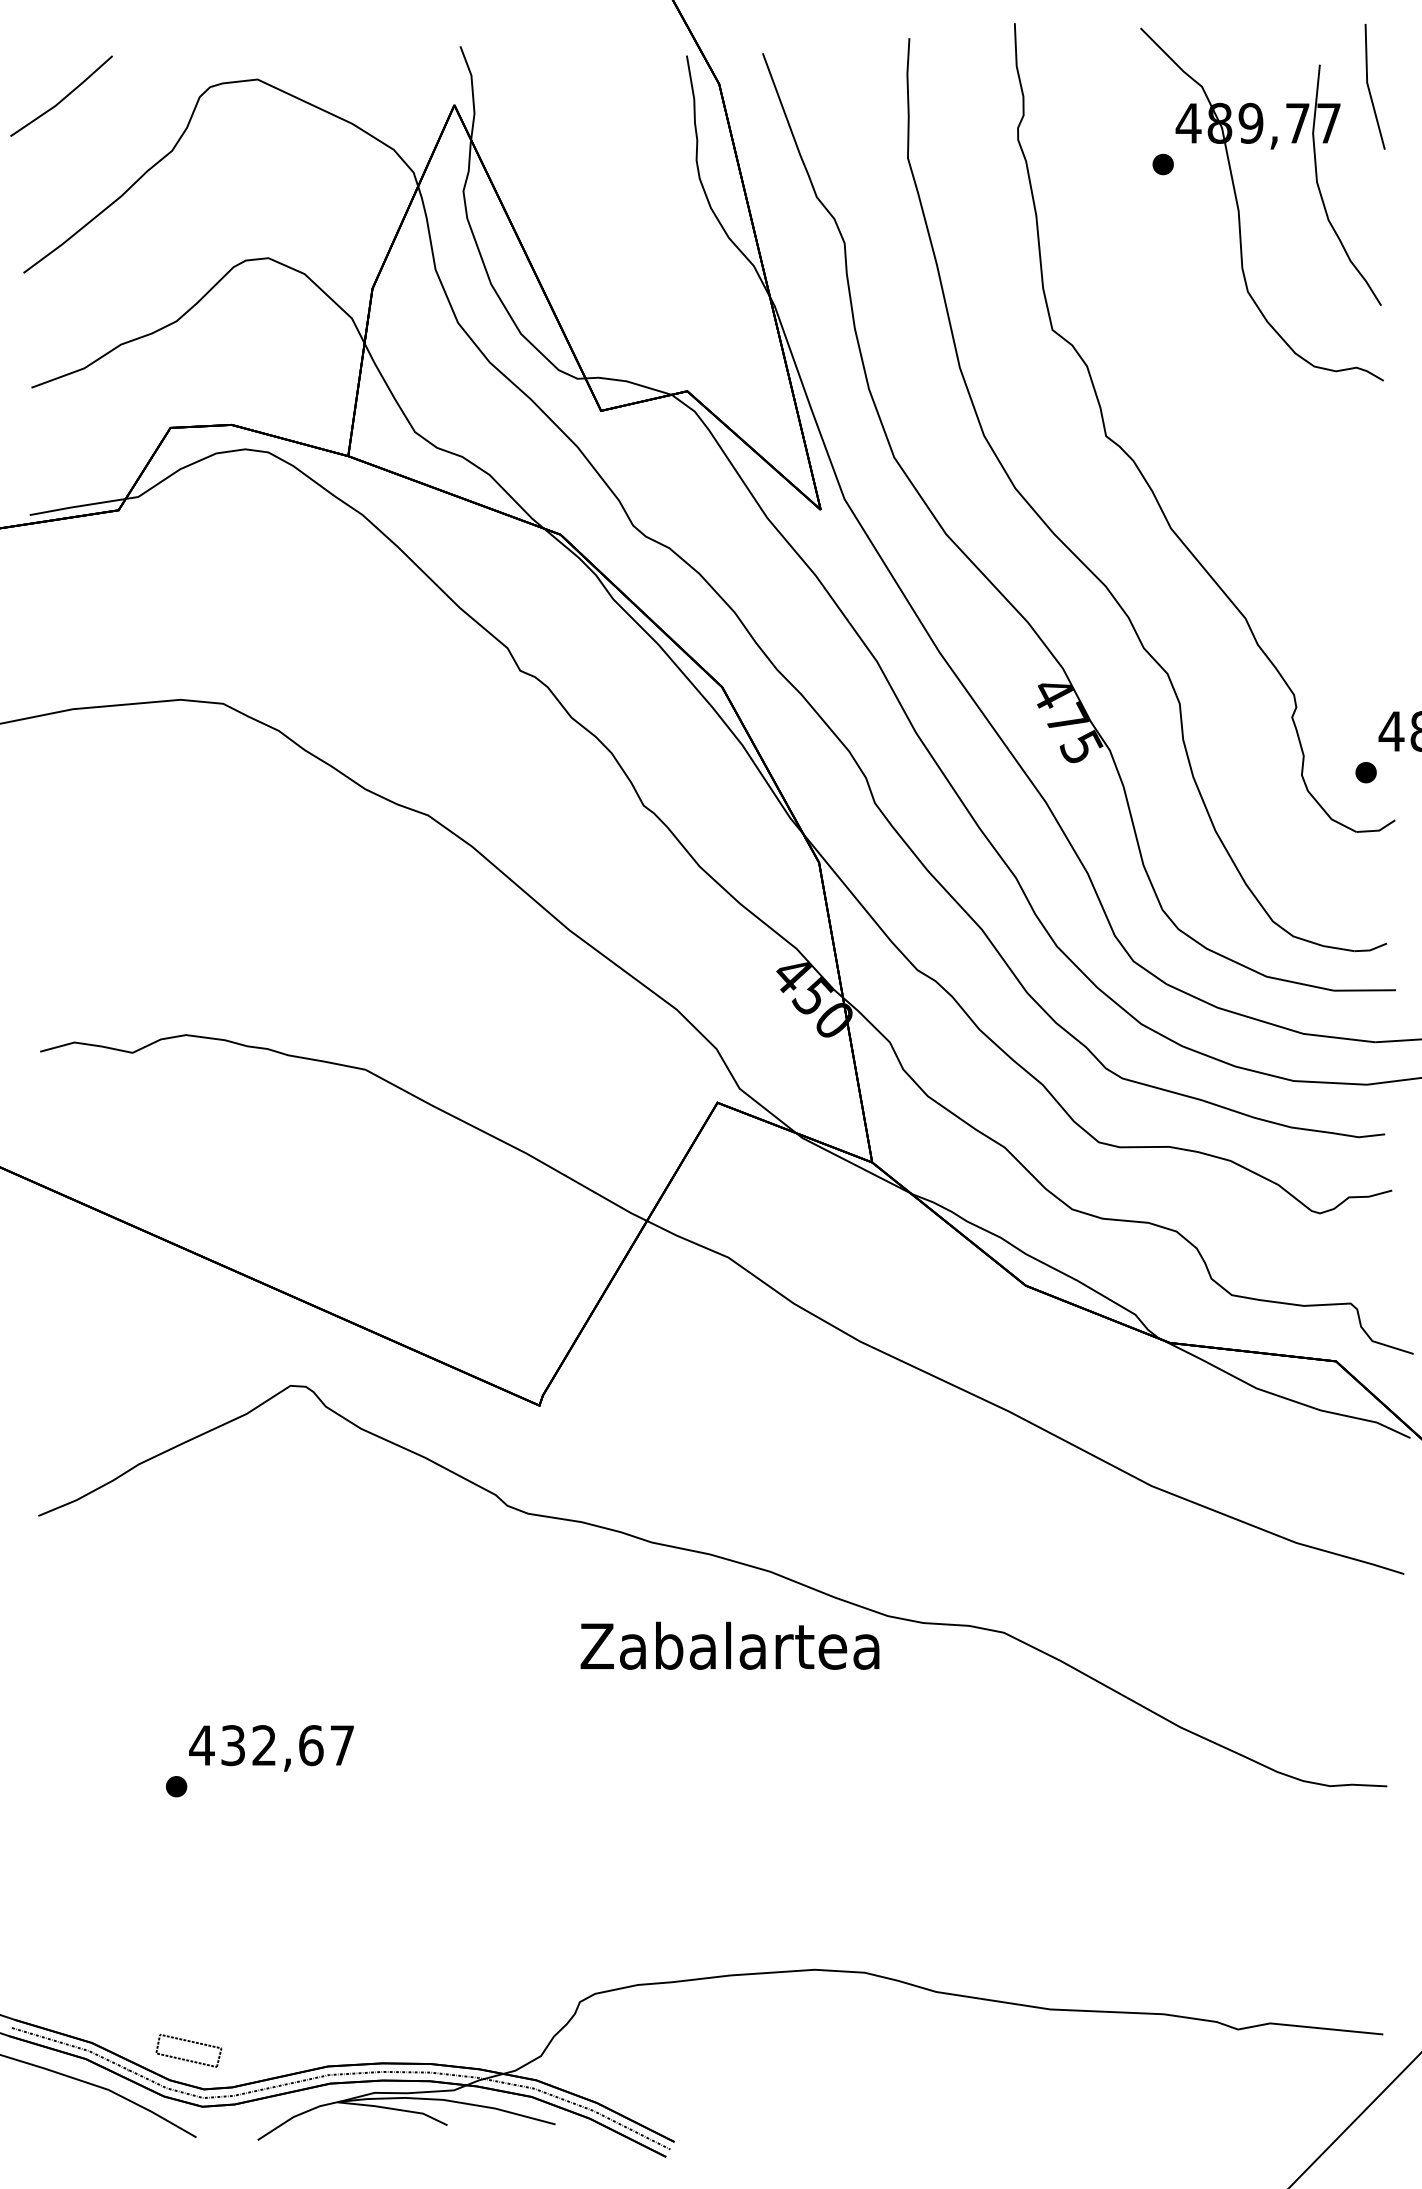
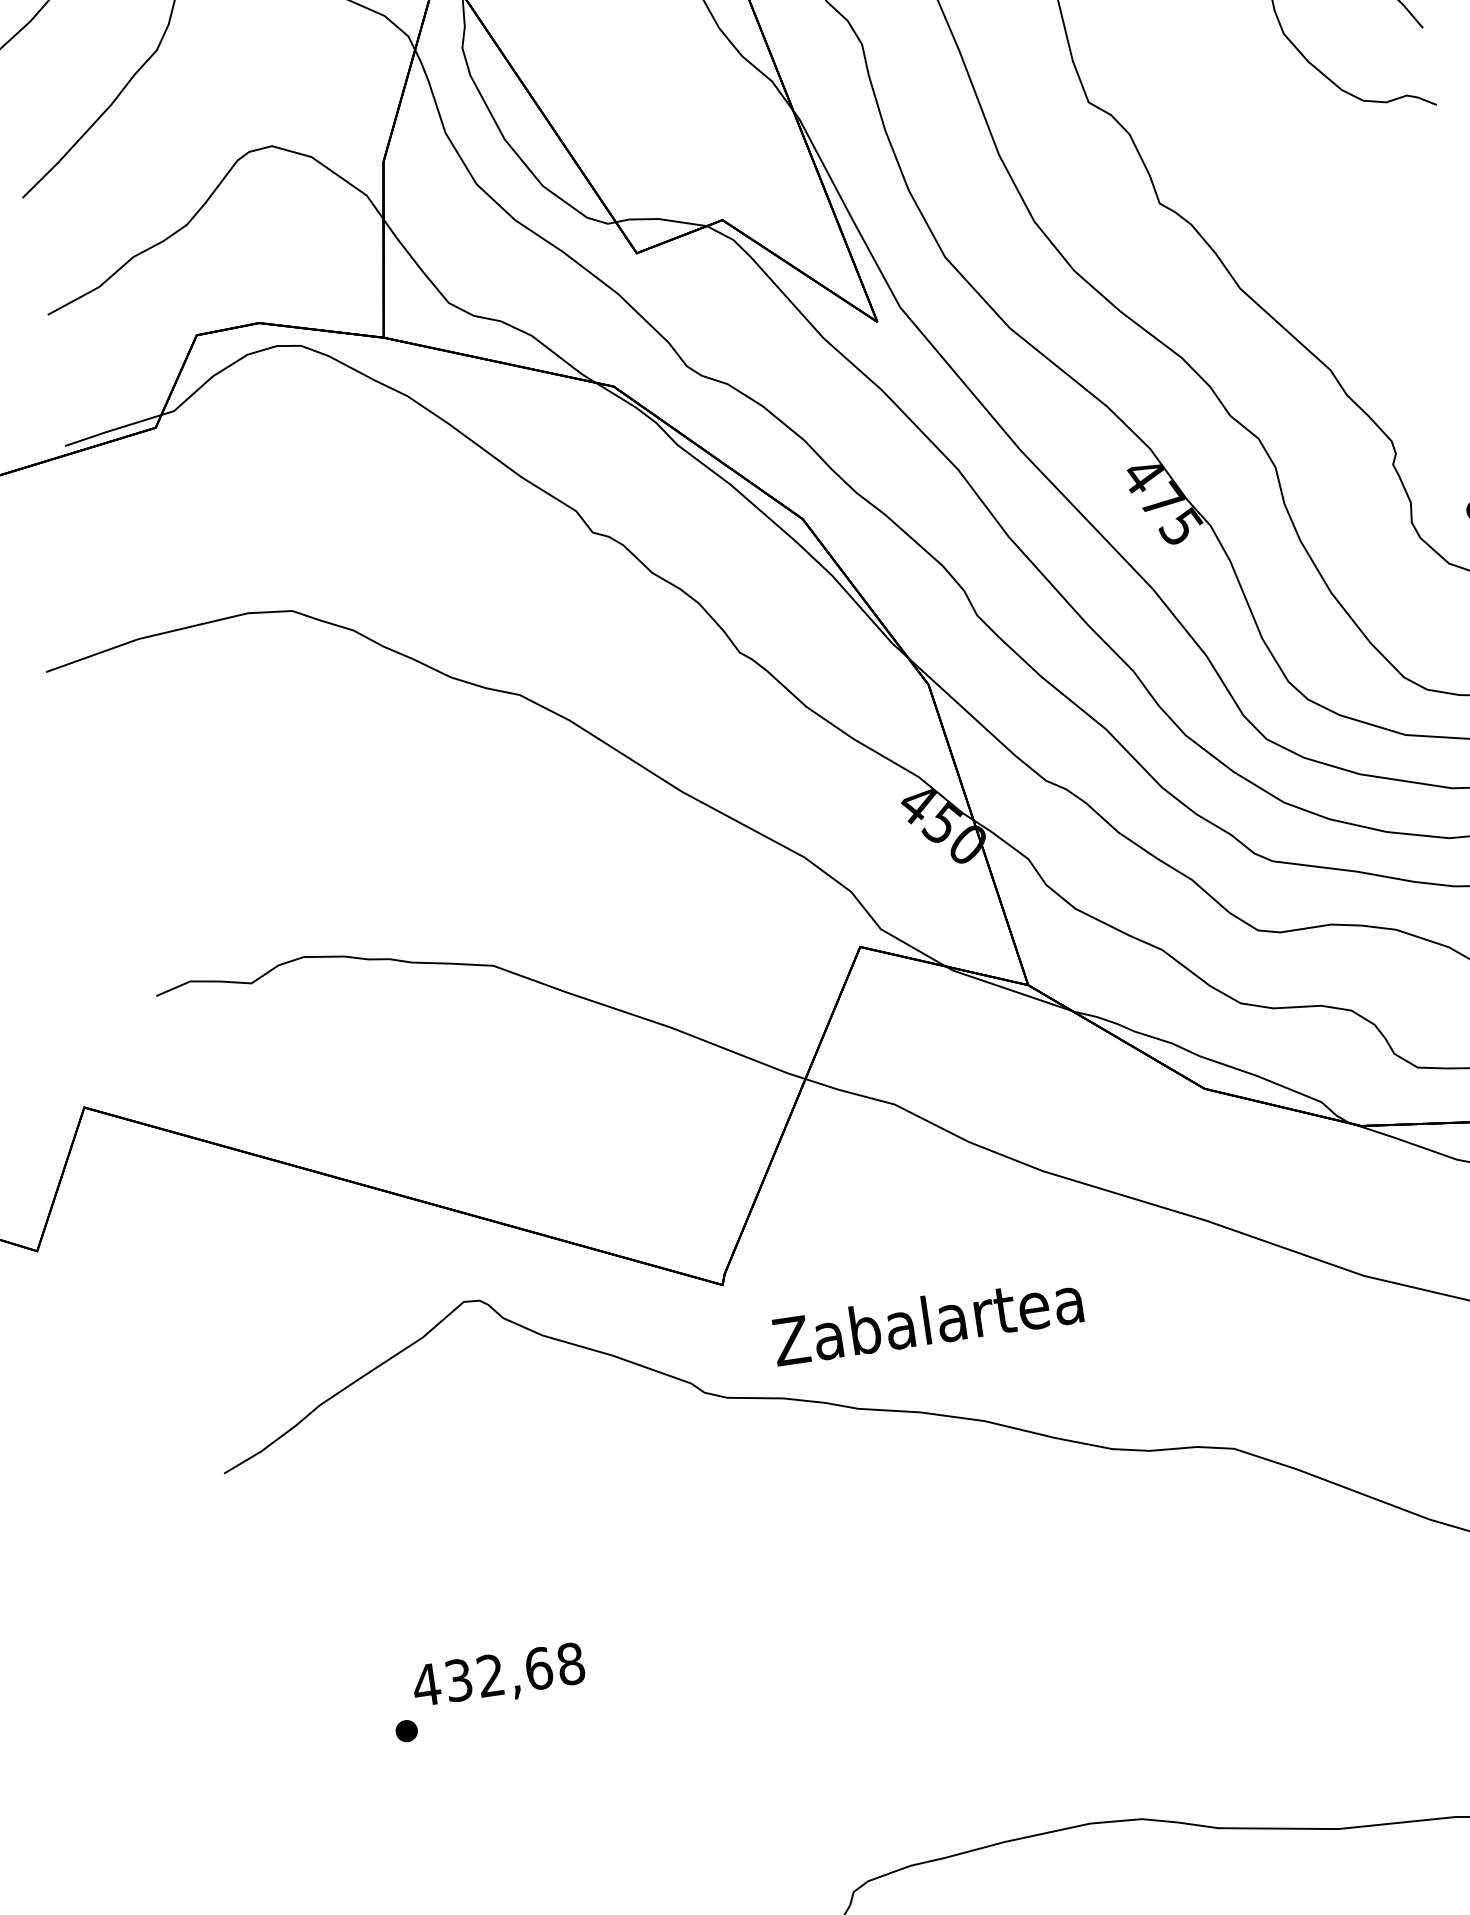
text: (729, 1645) -> (927, 1320), moved
text: (342, 1745) -> (571, 1663), 432,67 -> 432,68

